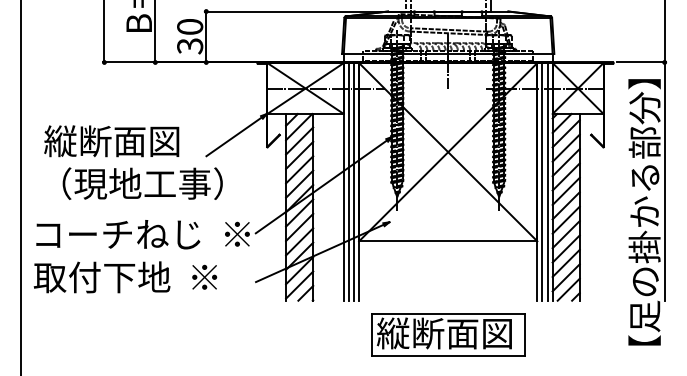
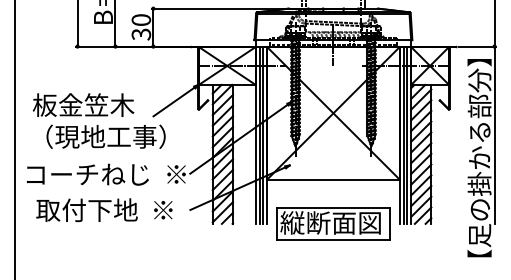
text: (112, 141) -> (83, 105), 縦断面図 -> 板金笠木
text: (125, 277) -> (104, 210), moved
part: (448, 334) -> (333, 223), moved

